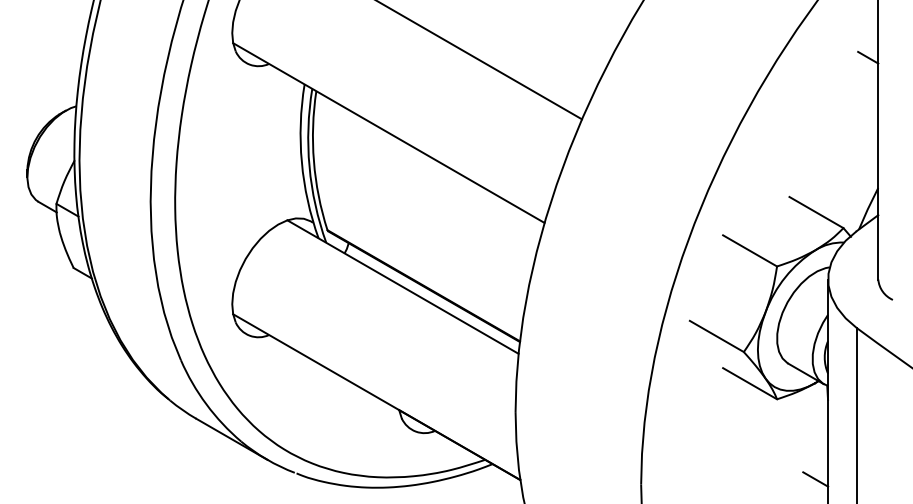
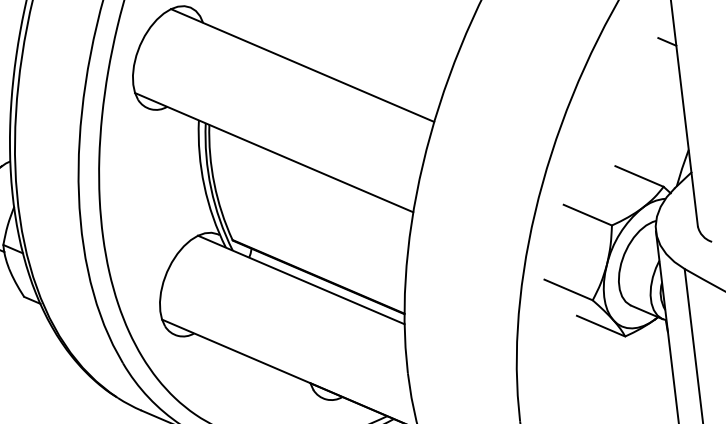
line: (815, 479) -> (665, 399), removed

